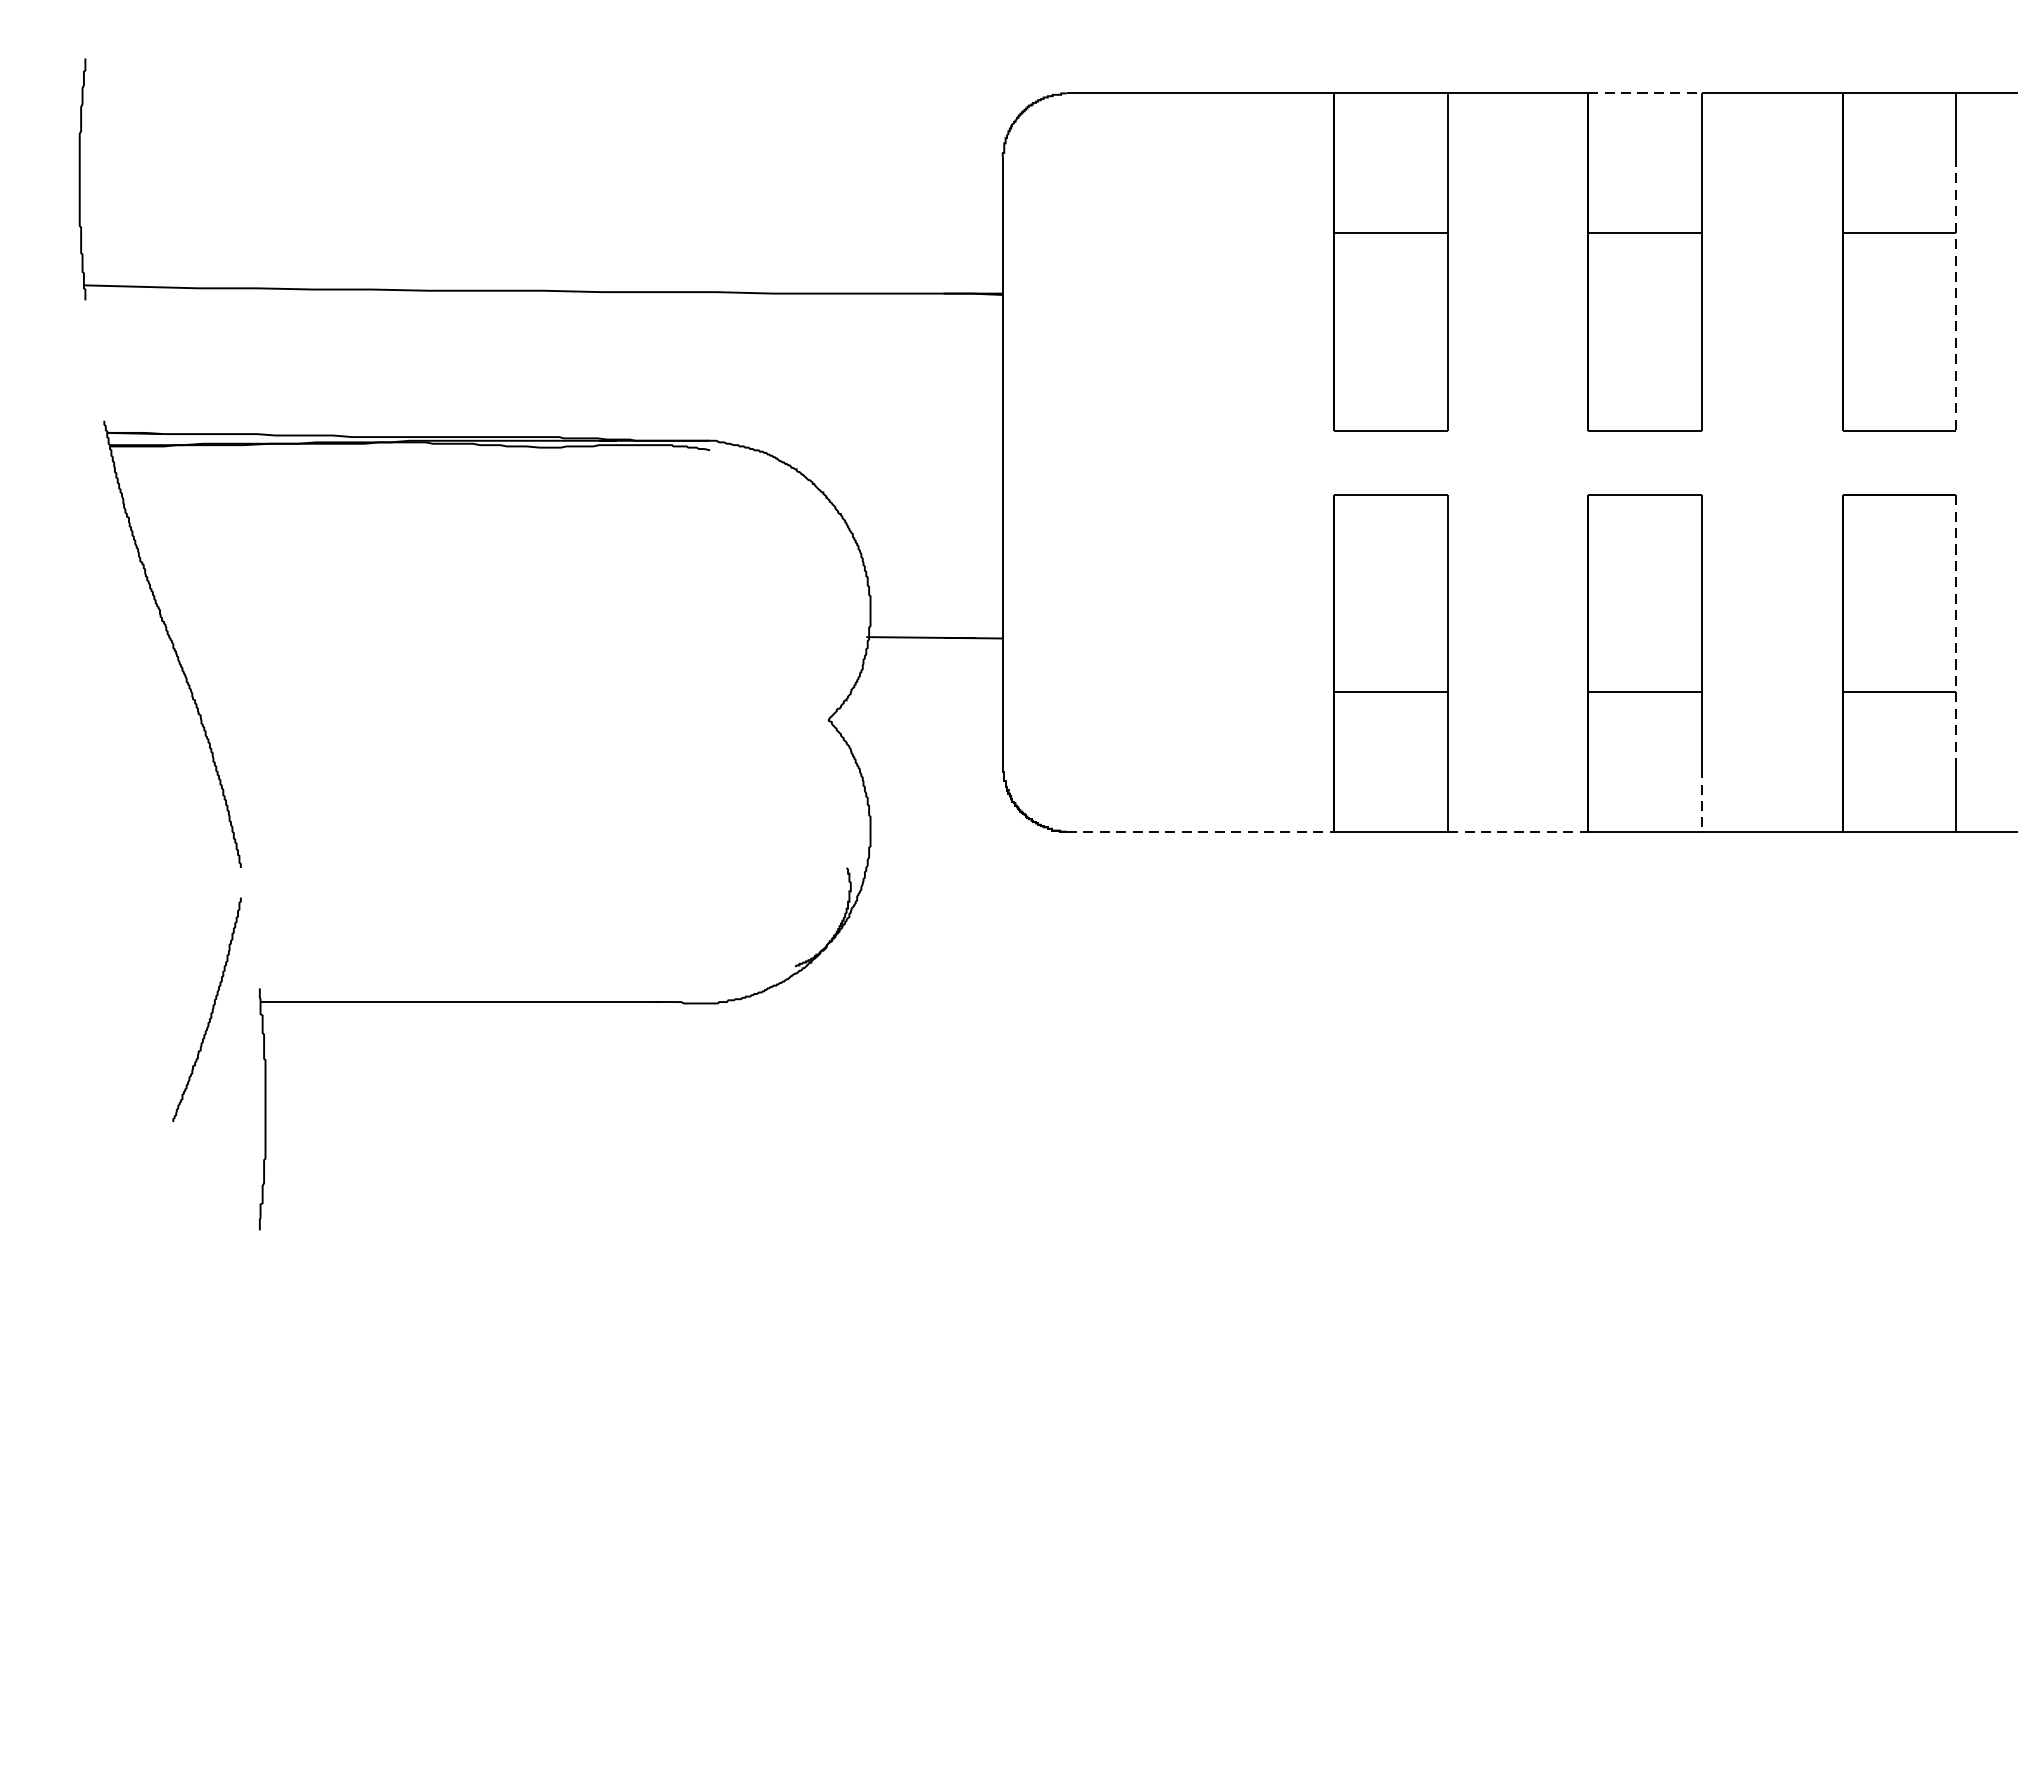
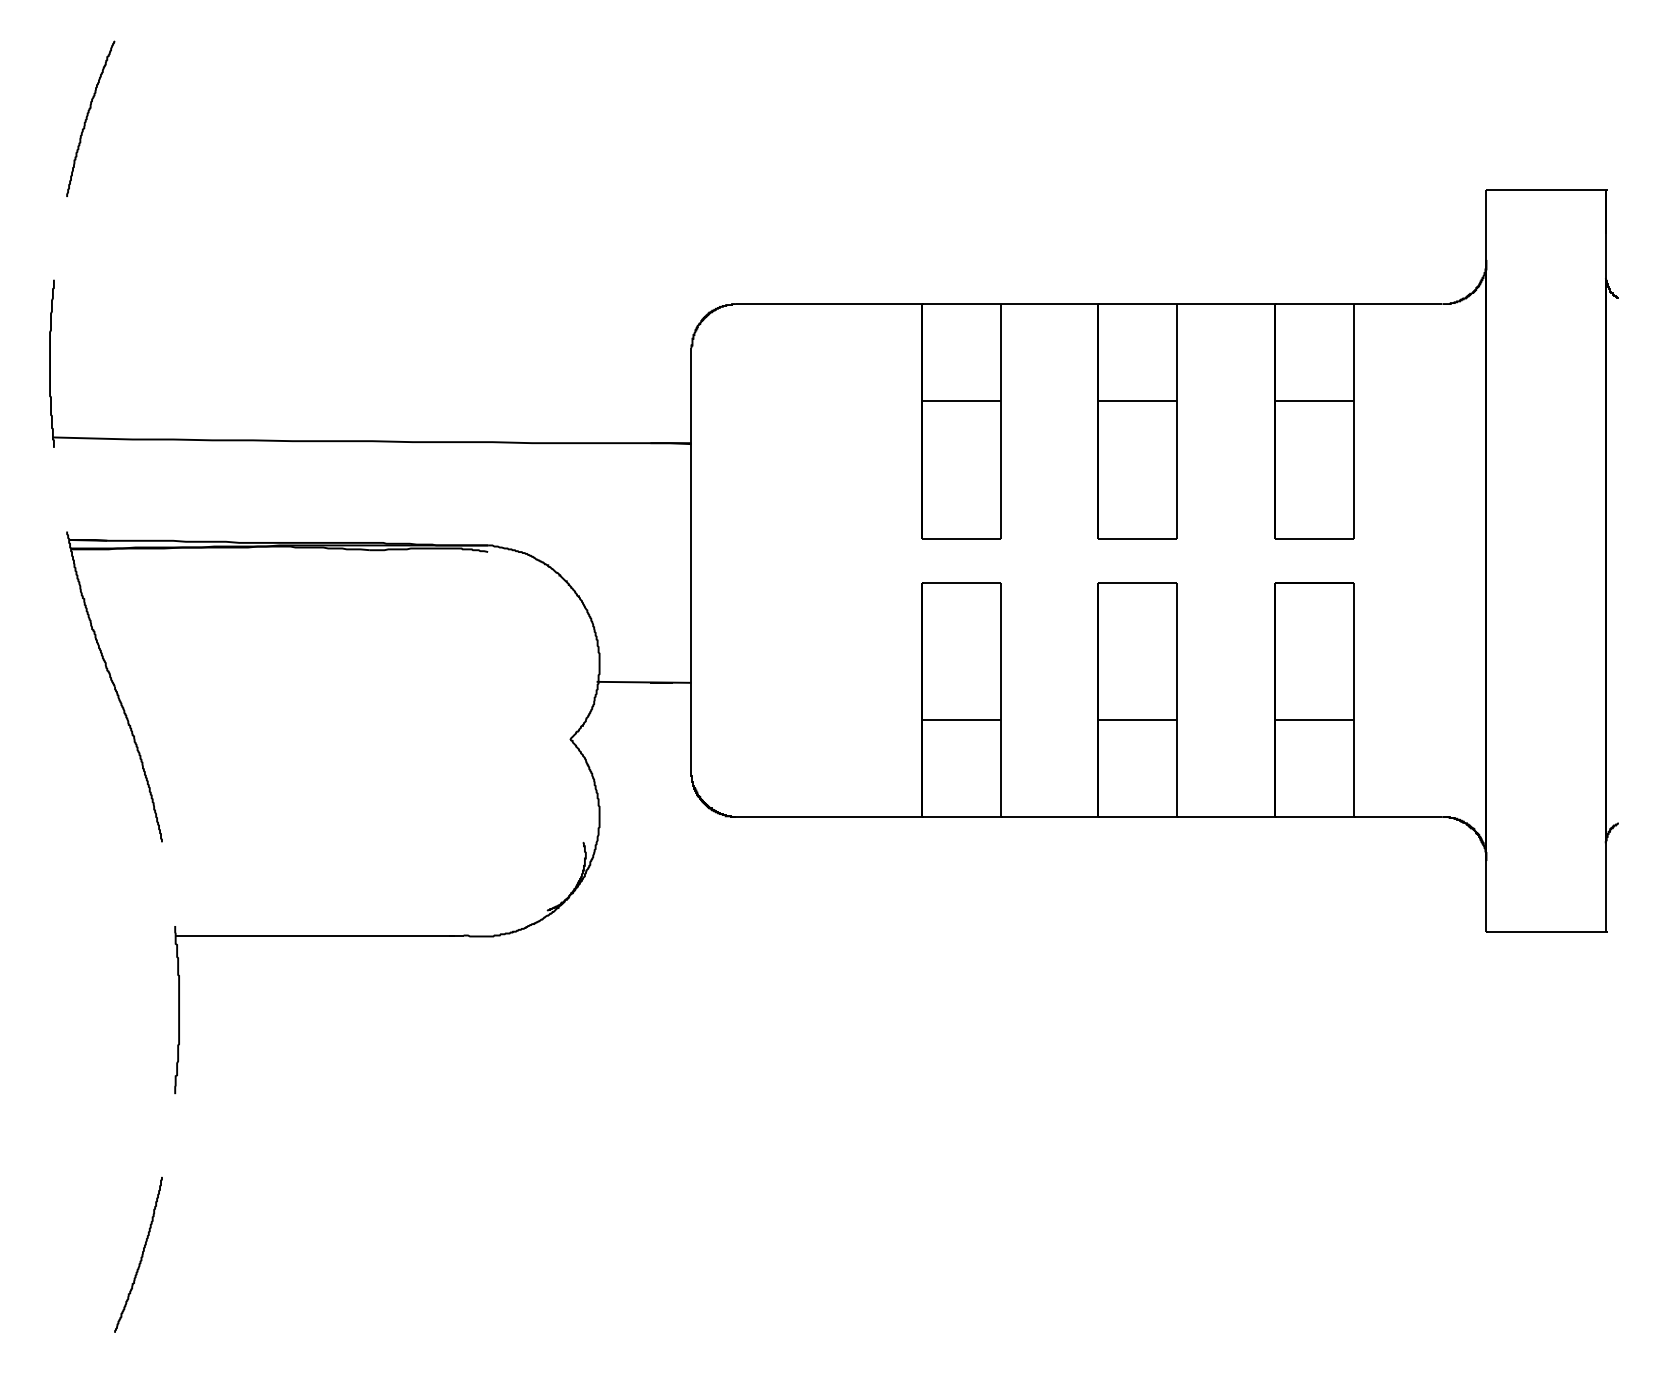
line: (1644, 94) -> (1137, 304), dashed -> solid
line: (1955, 295) -> (1353, 444), dashed -> solid
line: (1955, 632) -> (1353, 678), dashed -> solid
line: (1702, 800) -> (1177, 795), dashed -> solid
line: (1199, 832) -> (828, 817), dashed -> solid
line: (1517, 832) -> (1049, 817), dashed -> solid
curve: (211, 1009) -> (141, 1254), moved

